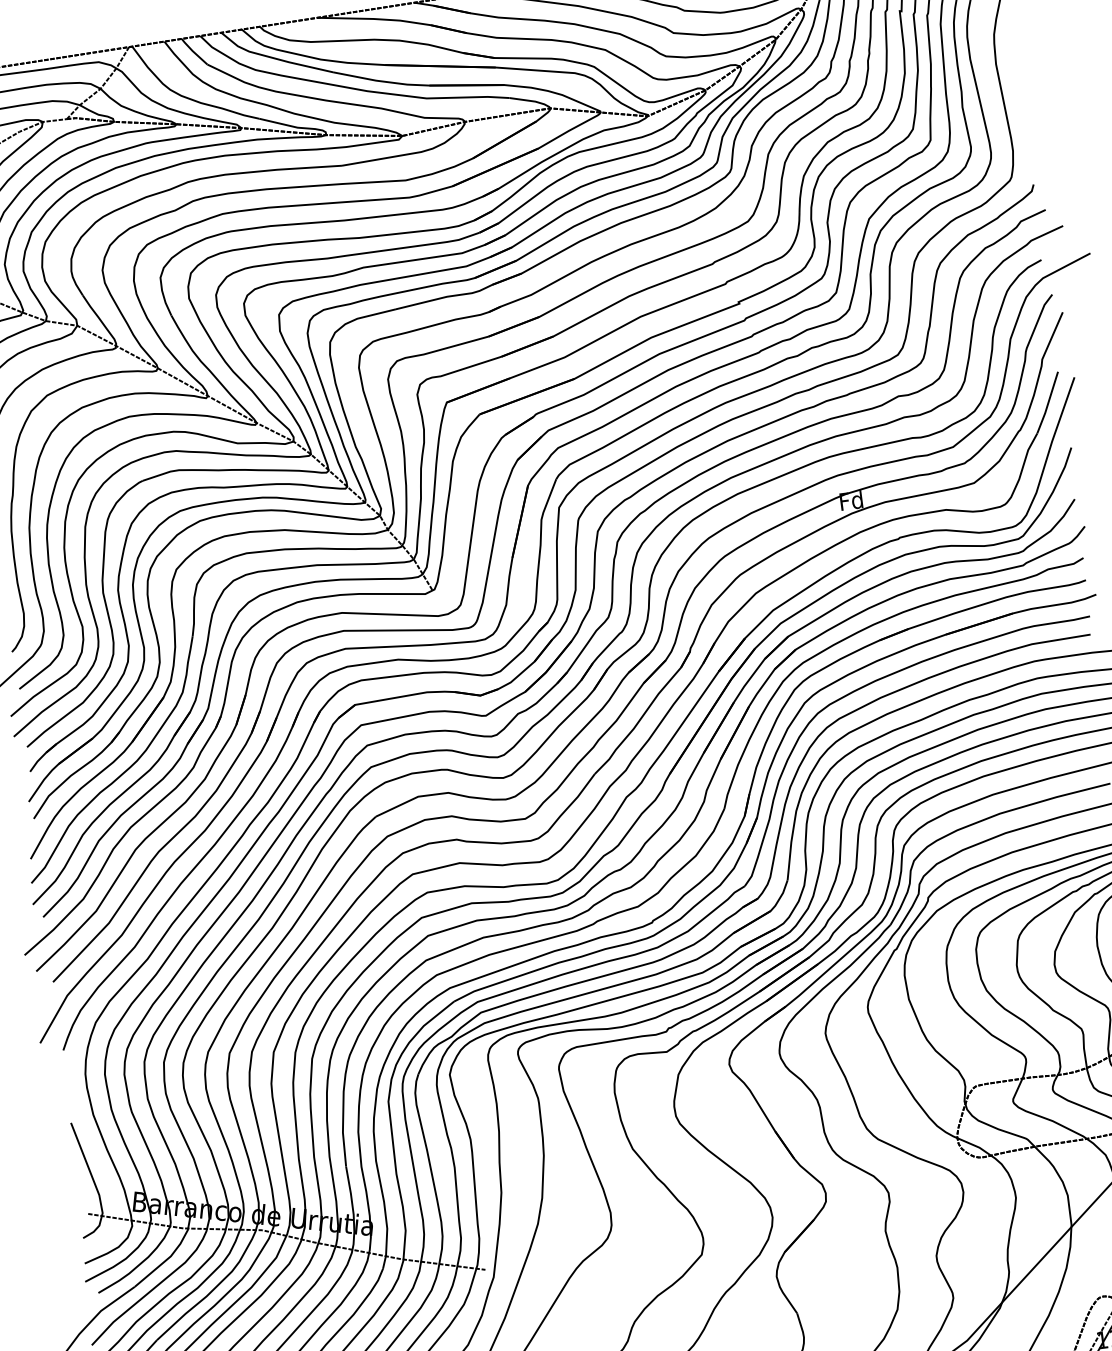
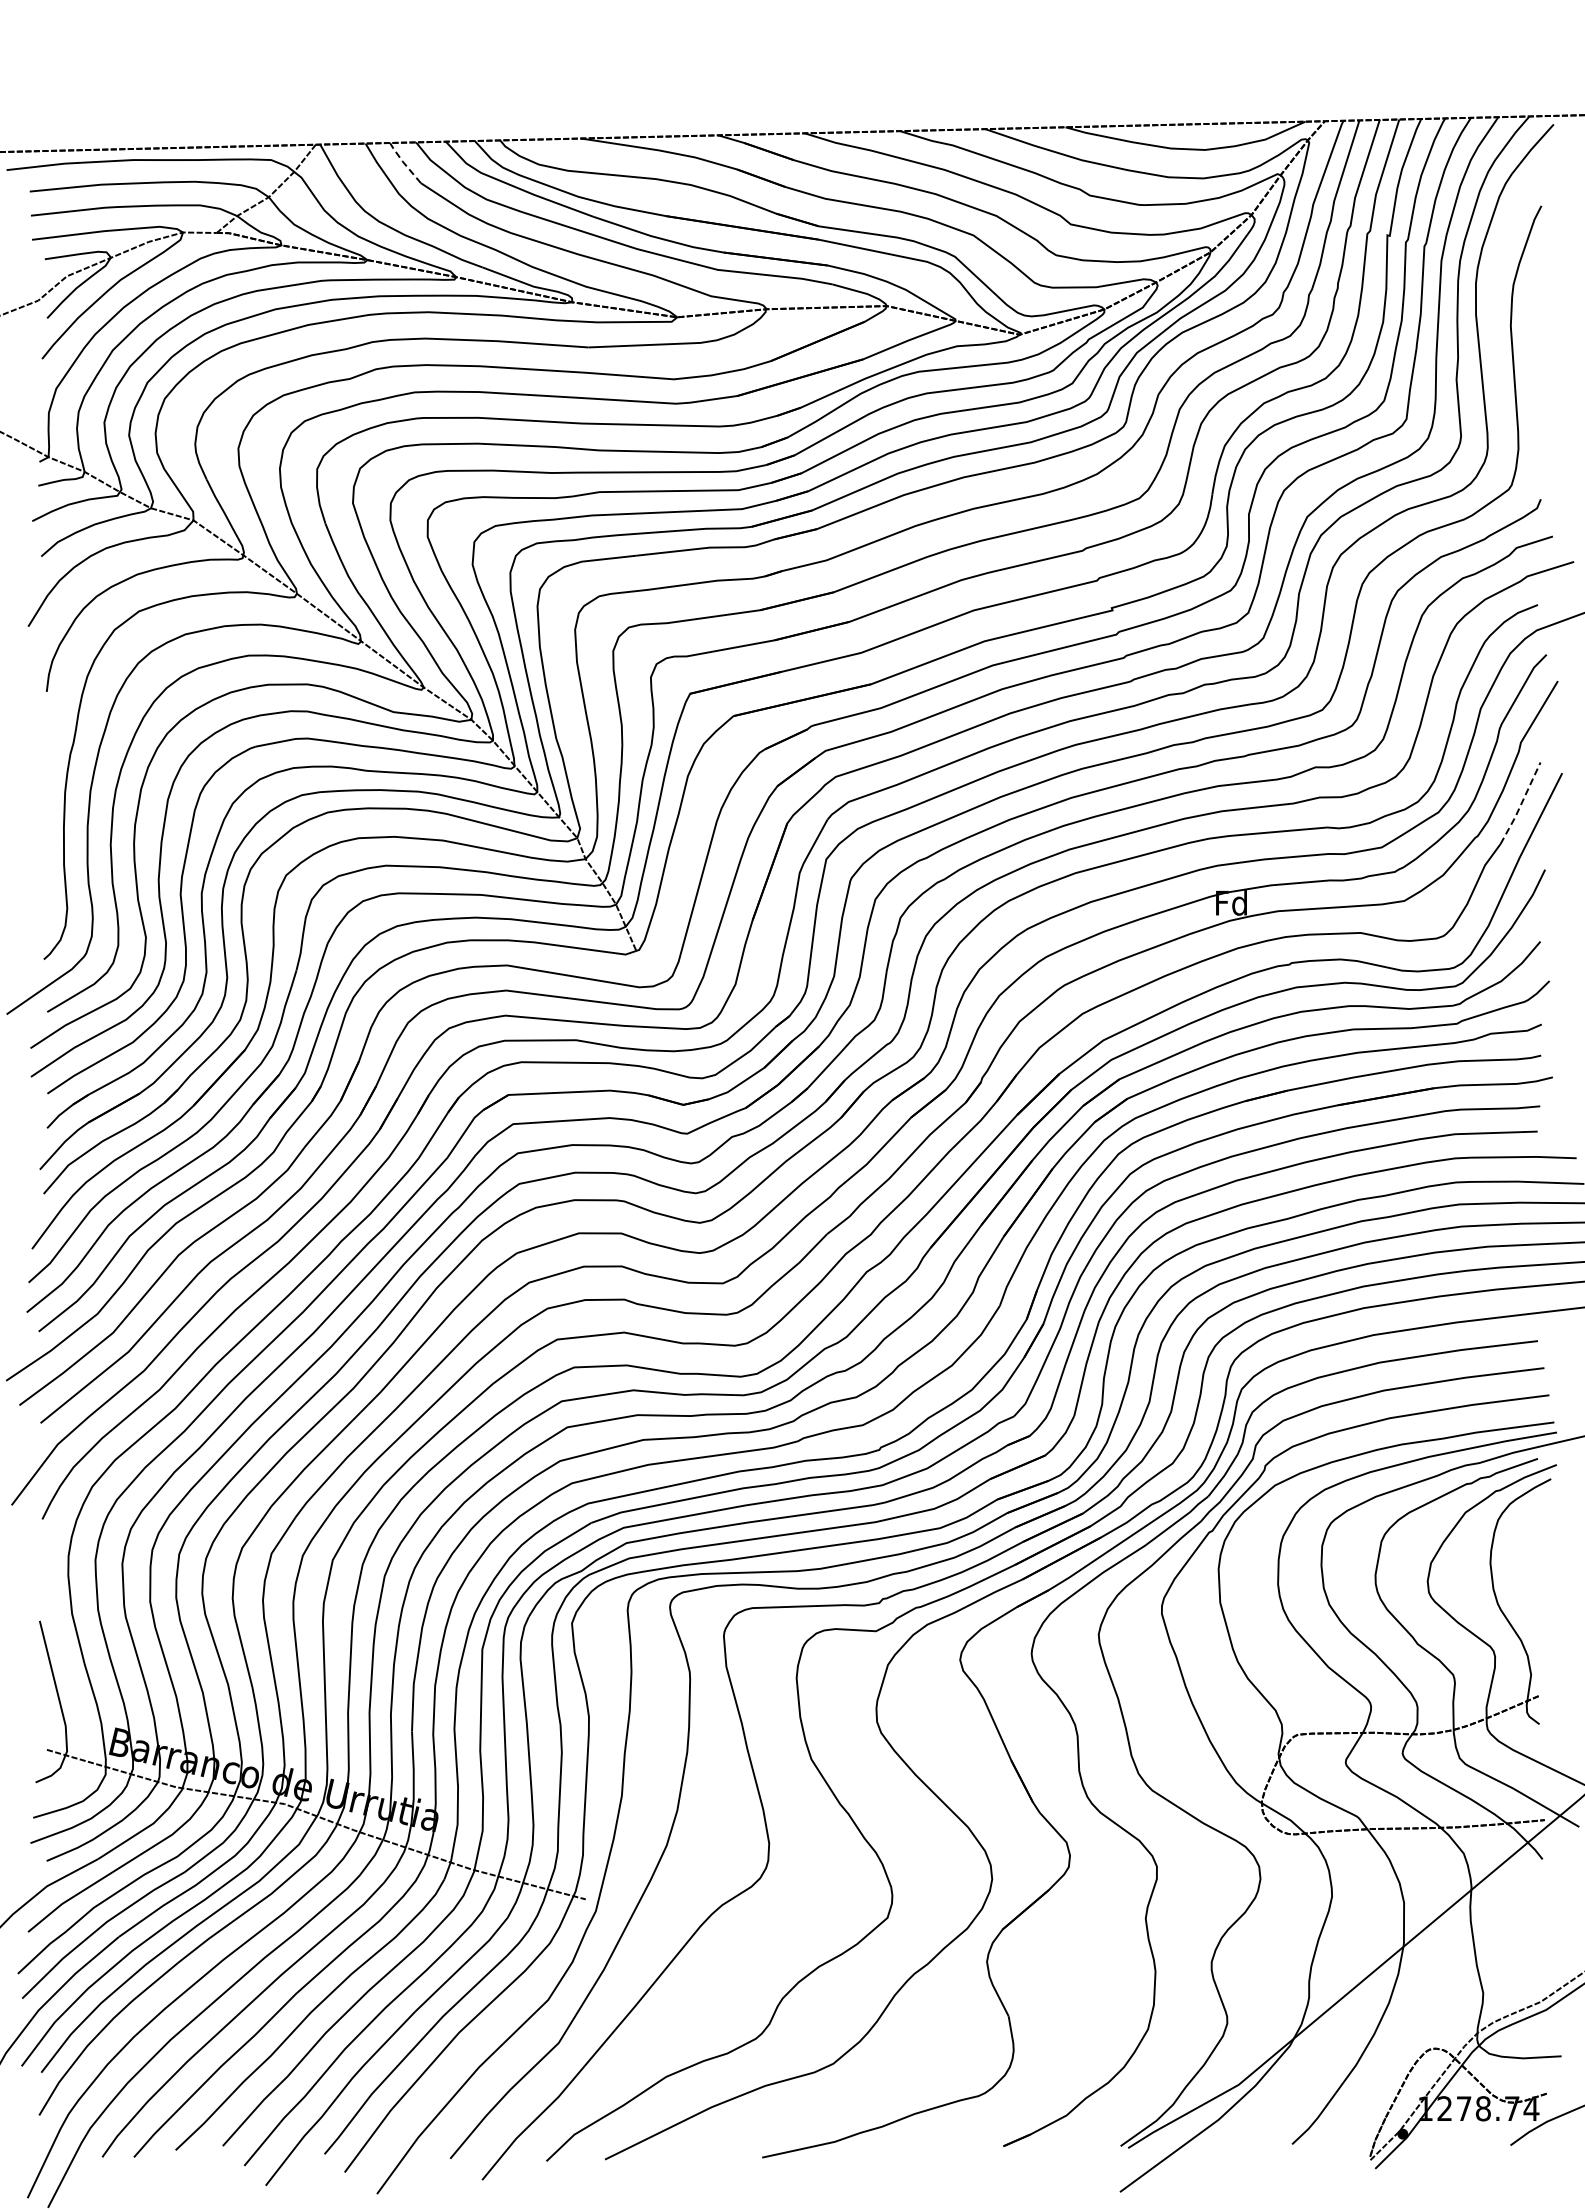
line: (193, 51) -> (403, 162), solid -> dashed
line: (1048, 402) -> (1521, 803), solid -> dashed

